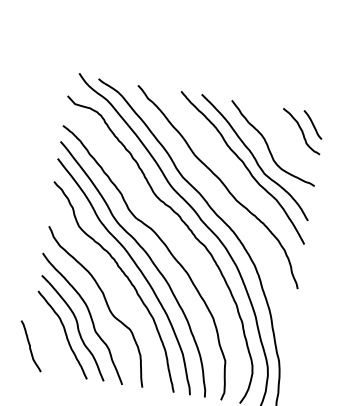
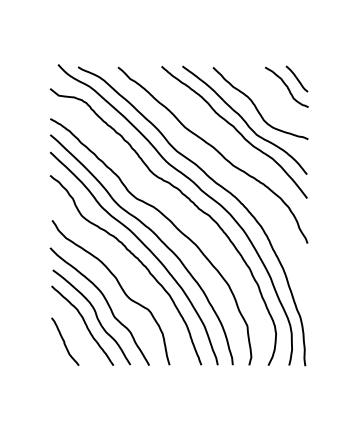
curve: (31, 346) -> (65, 341), moved

